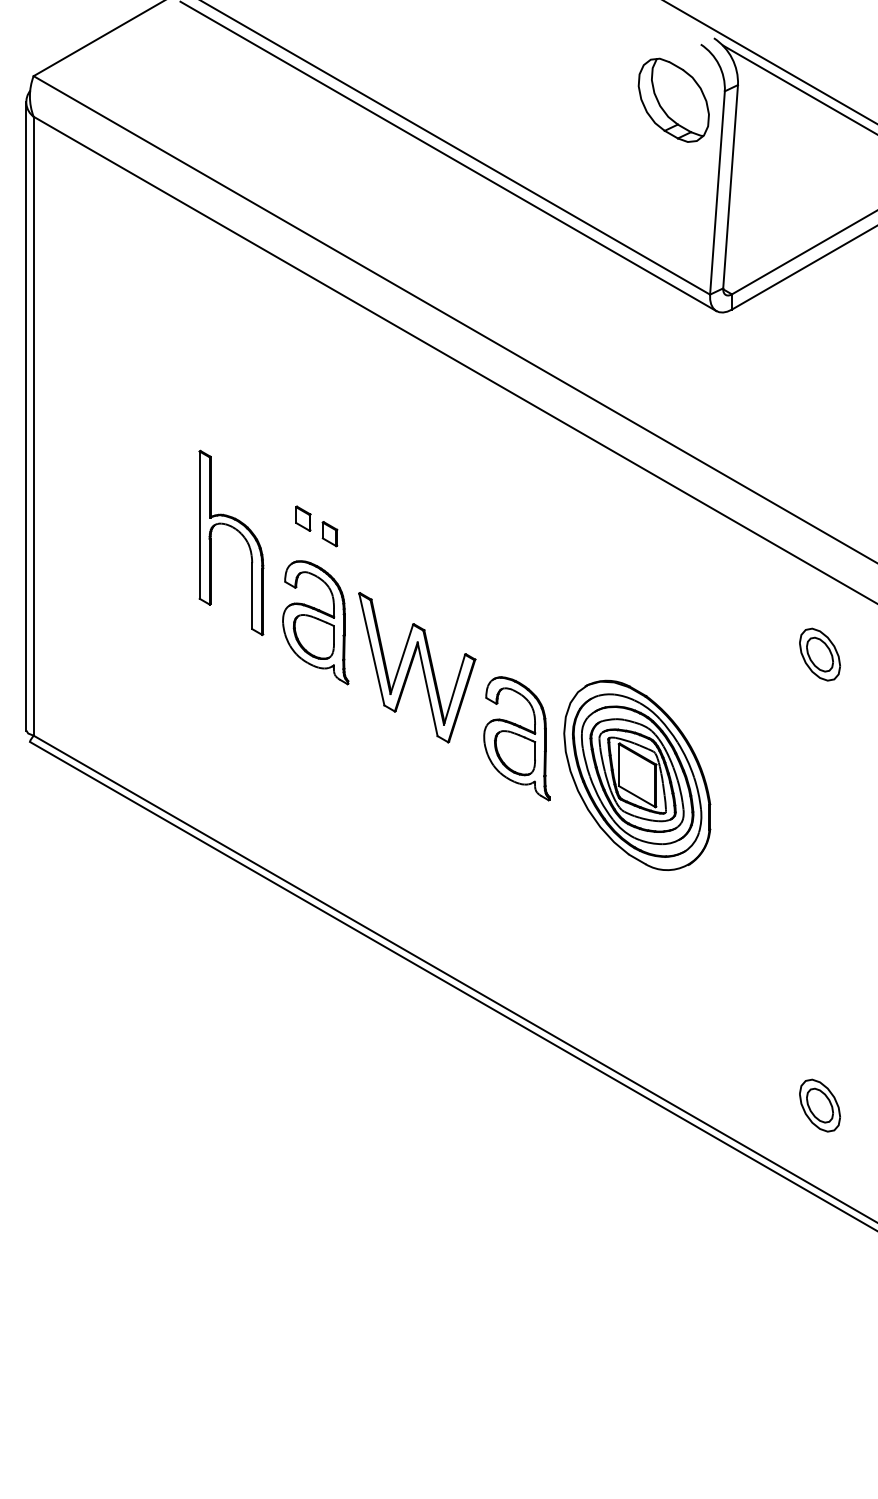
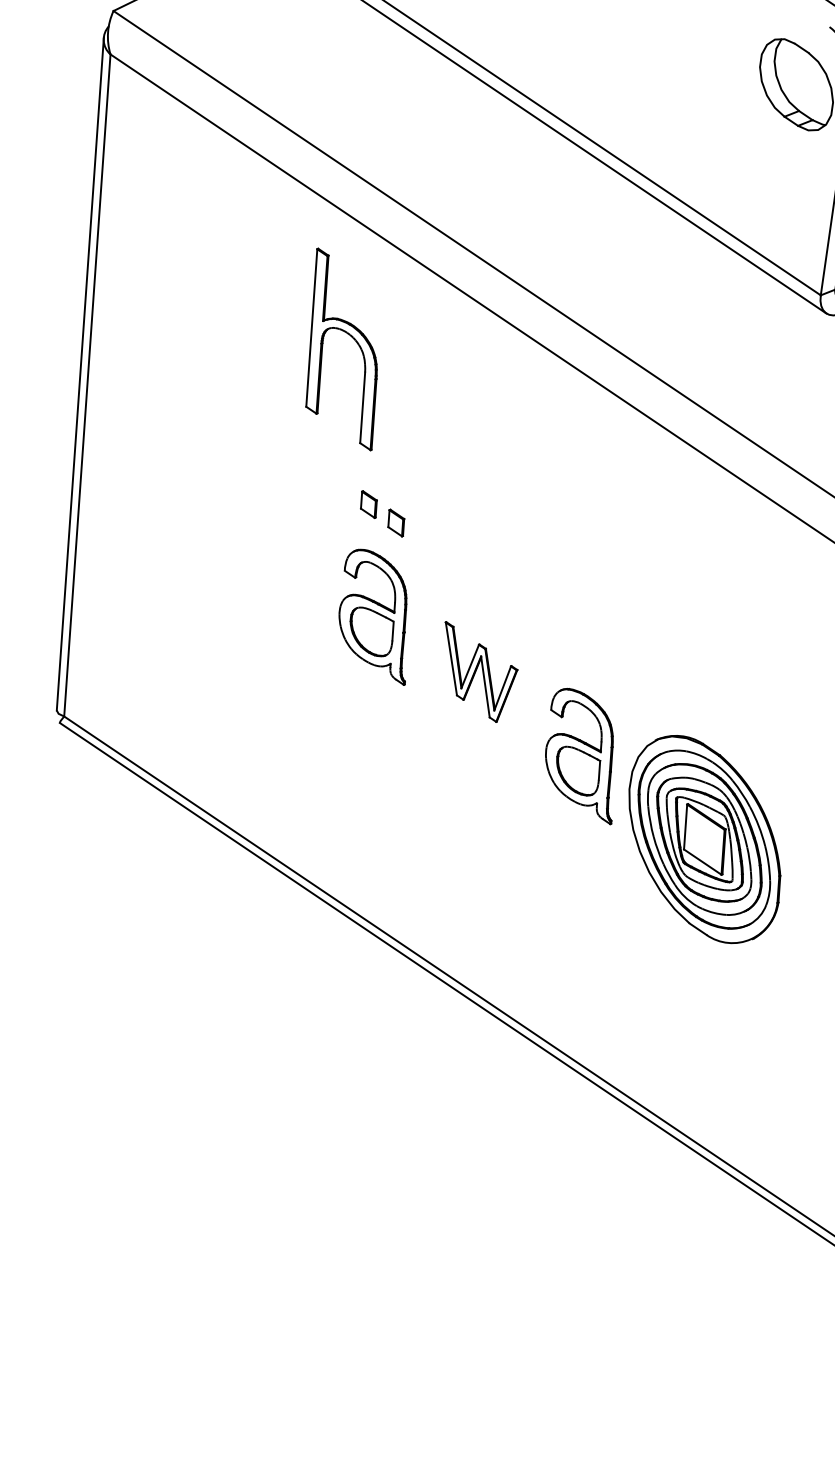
part: (239, 533) -> (353, 339), moved
part: (417, 667) -> (479, 672), size x0.6
part: (637, 774) -> (704, 838), moved

